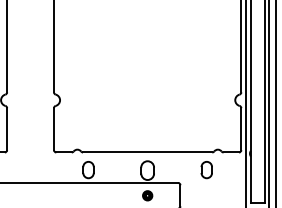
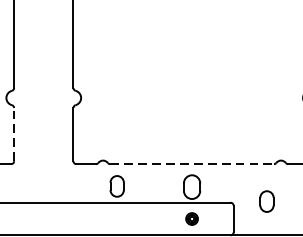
line: (7, 129) -> (14, 135), solid -> dashed
line: (147, 152) -> (191, 164), solid -> dashed
part: (206, 170) -> (266, 202), moved

